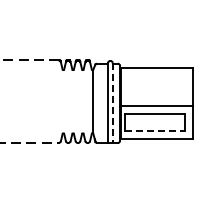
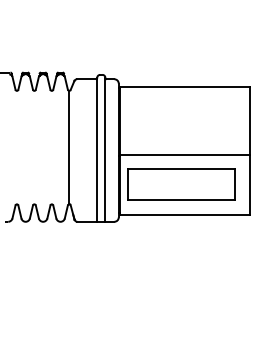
line: (112, 103) -> (105, 150), dashed -> solid
line: (155, 130) -> (182, 199), dashed -> solid

